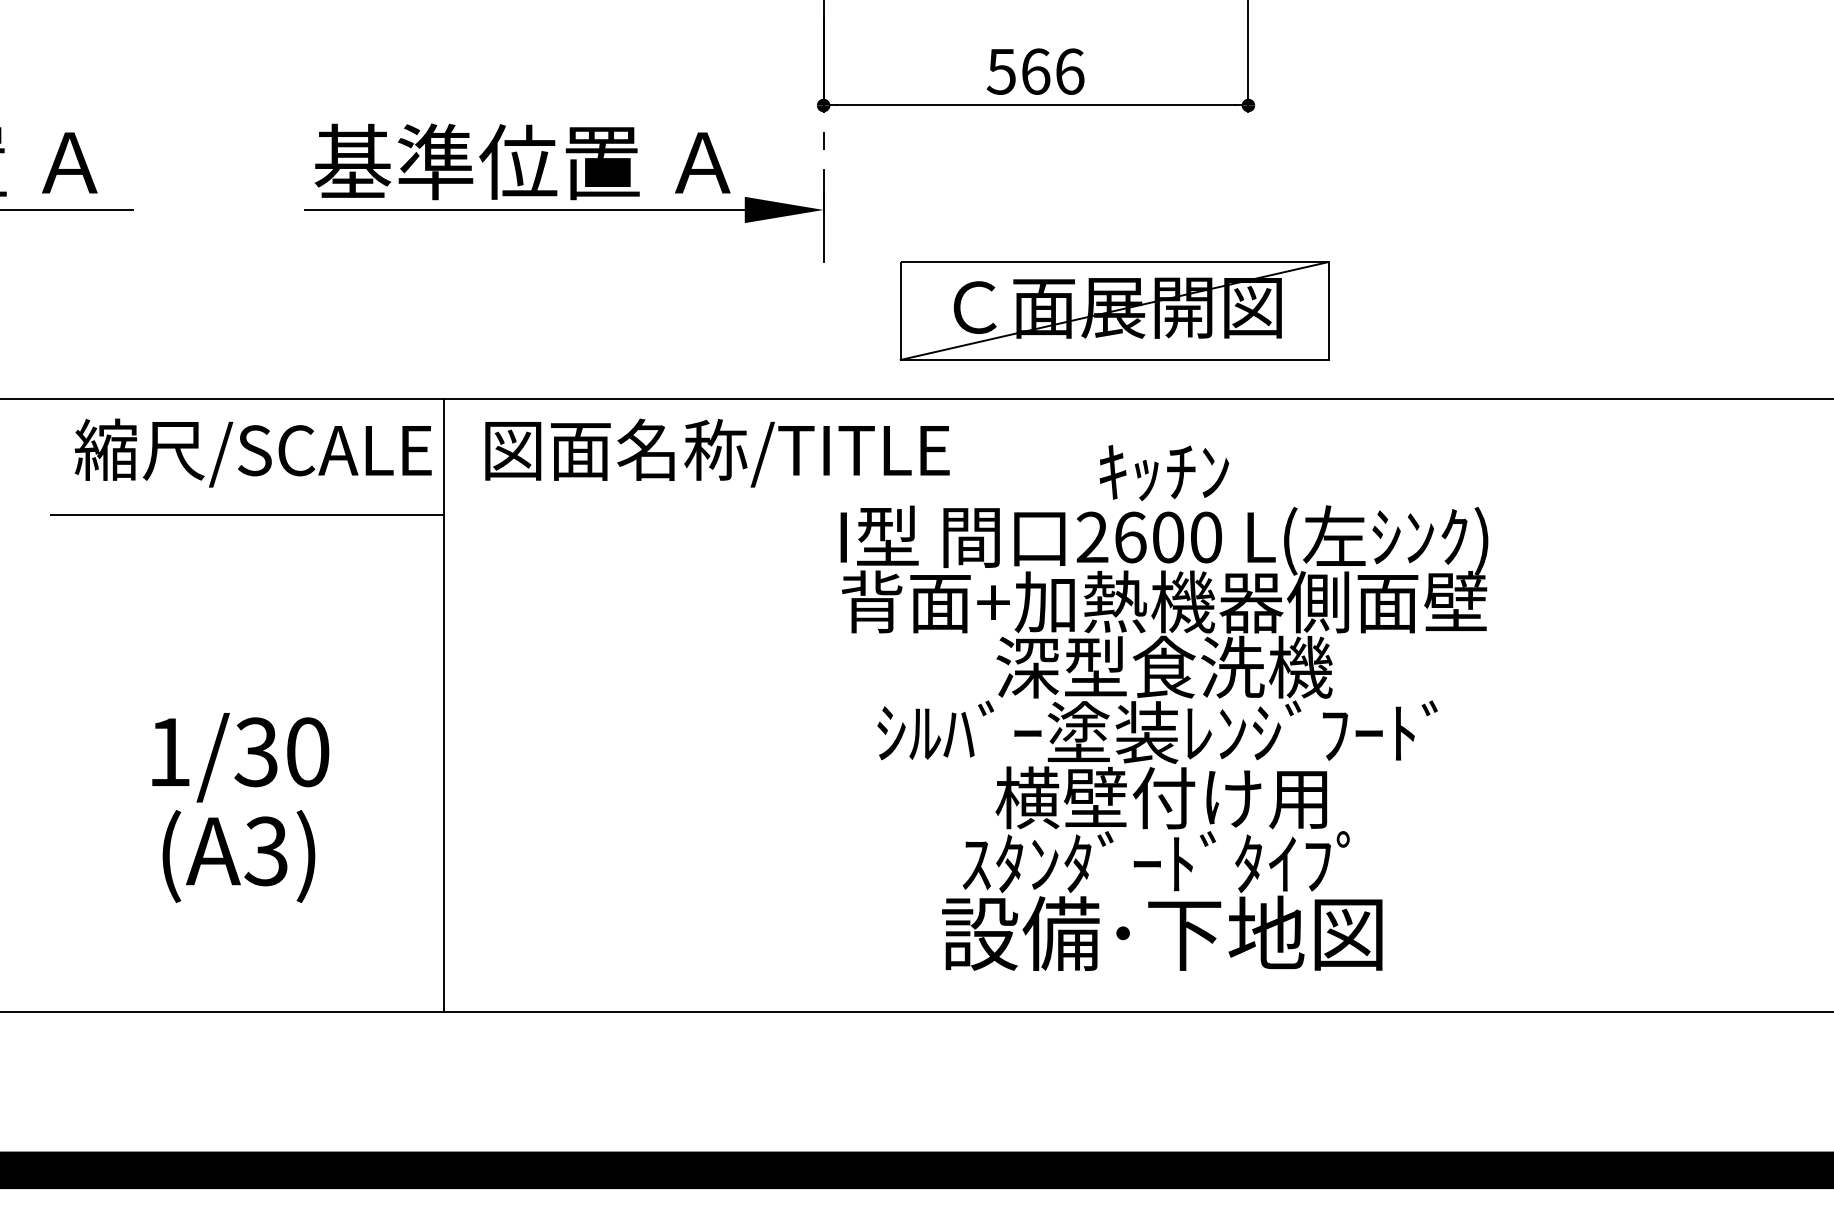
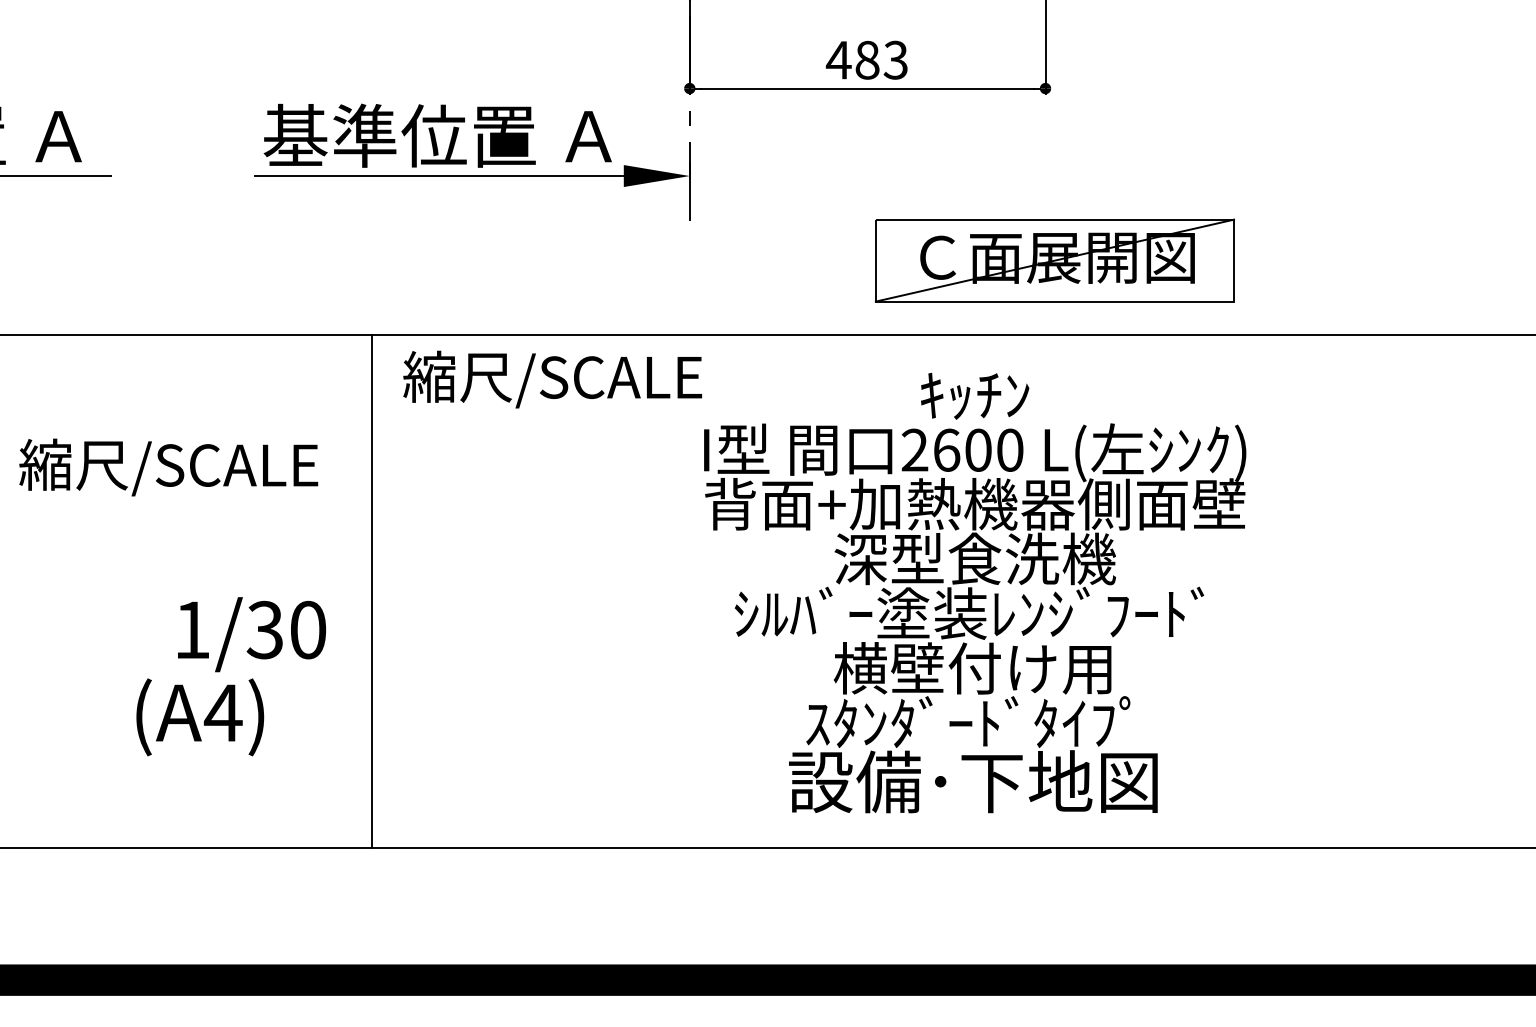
text: (1035, 71) -> (867, 60), 566 -> 483
part: (1114, 310) -> (1054, 260), moved
text: (252, 452) -> (168, 467), moved
text: (715, 452) -> (599, 379), 図面名称/TITLE -> 縮尺/SCALE
line: (247, 515) -> (207, 431), removed
text: (240, 757) -> (251, 634), moved
text: (266, 851) -> (223, 713), (A3) -> (A4)

